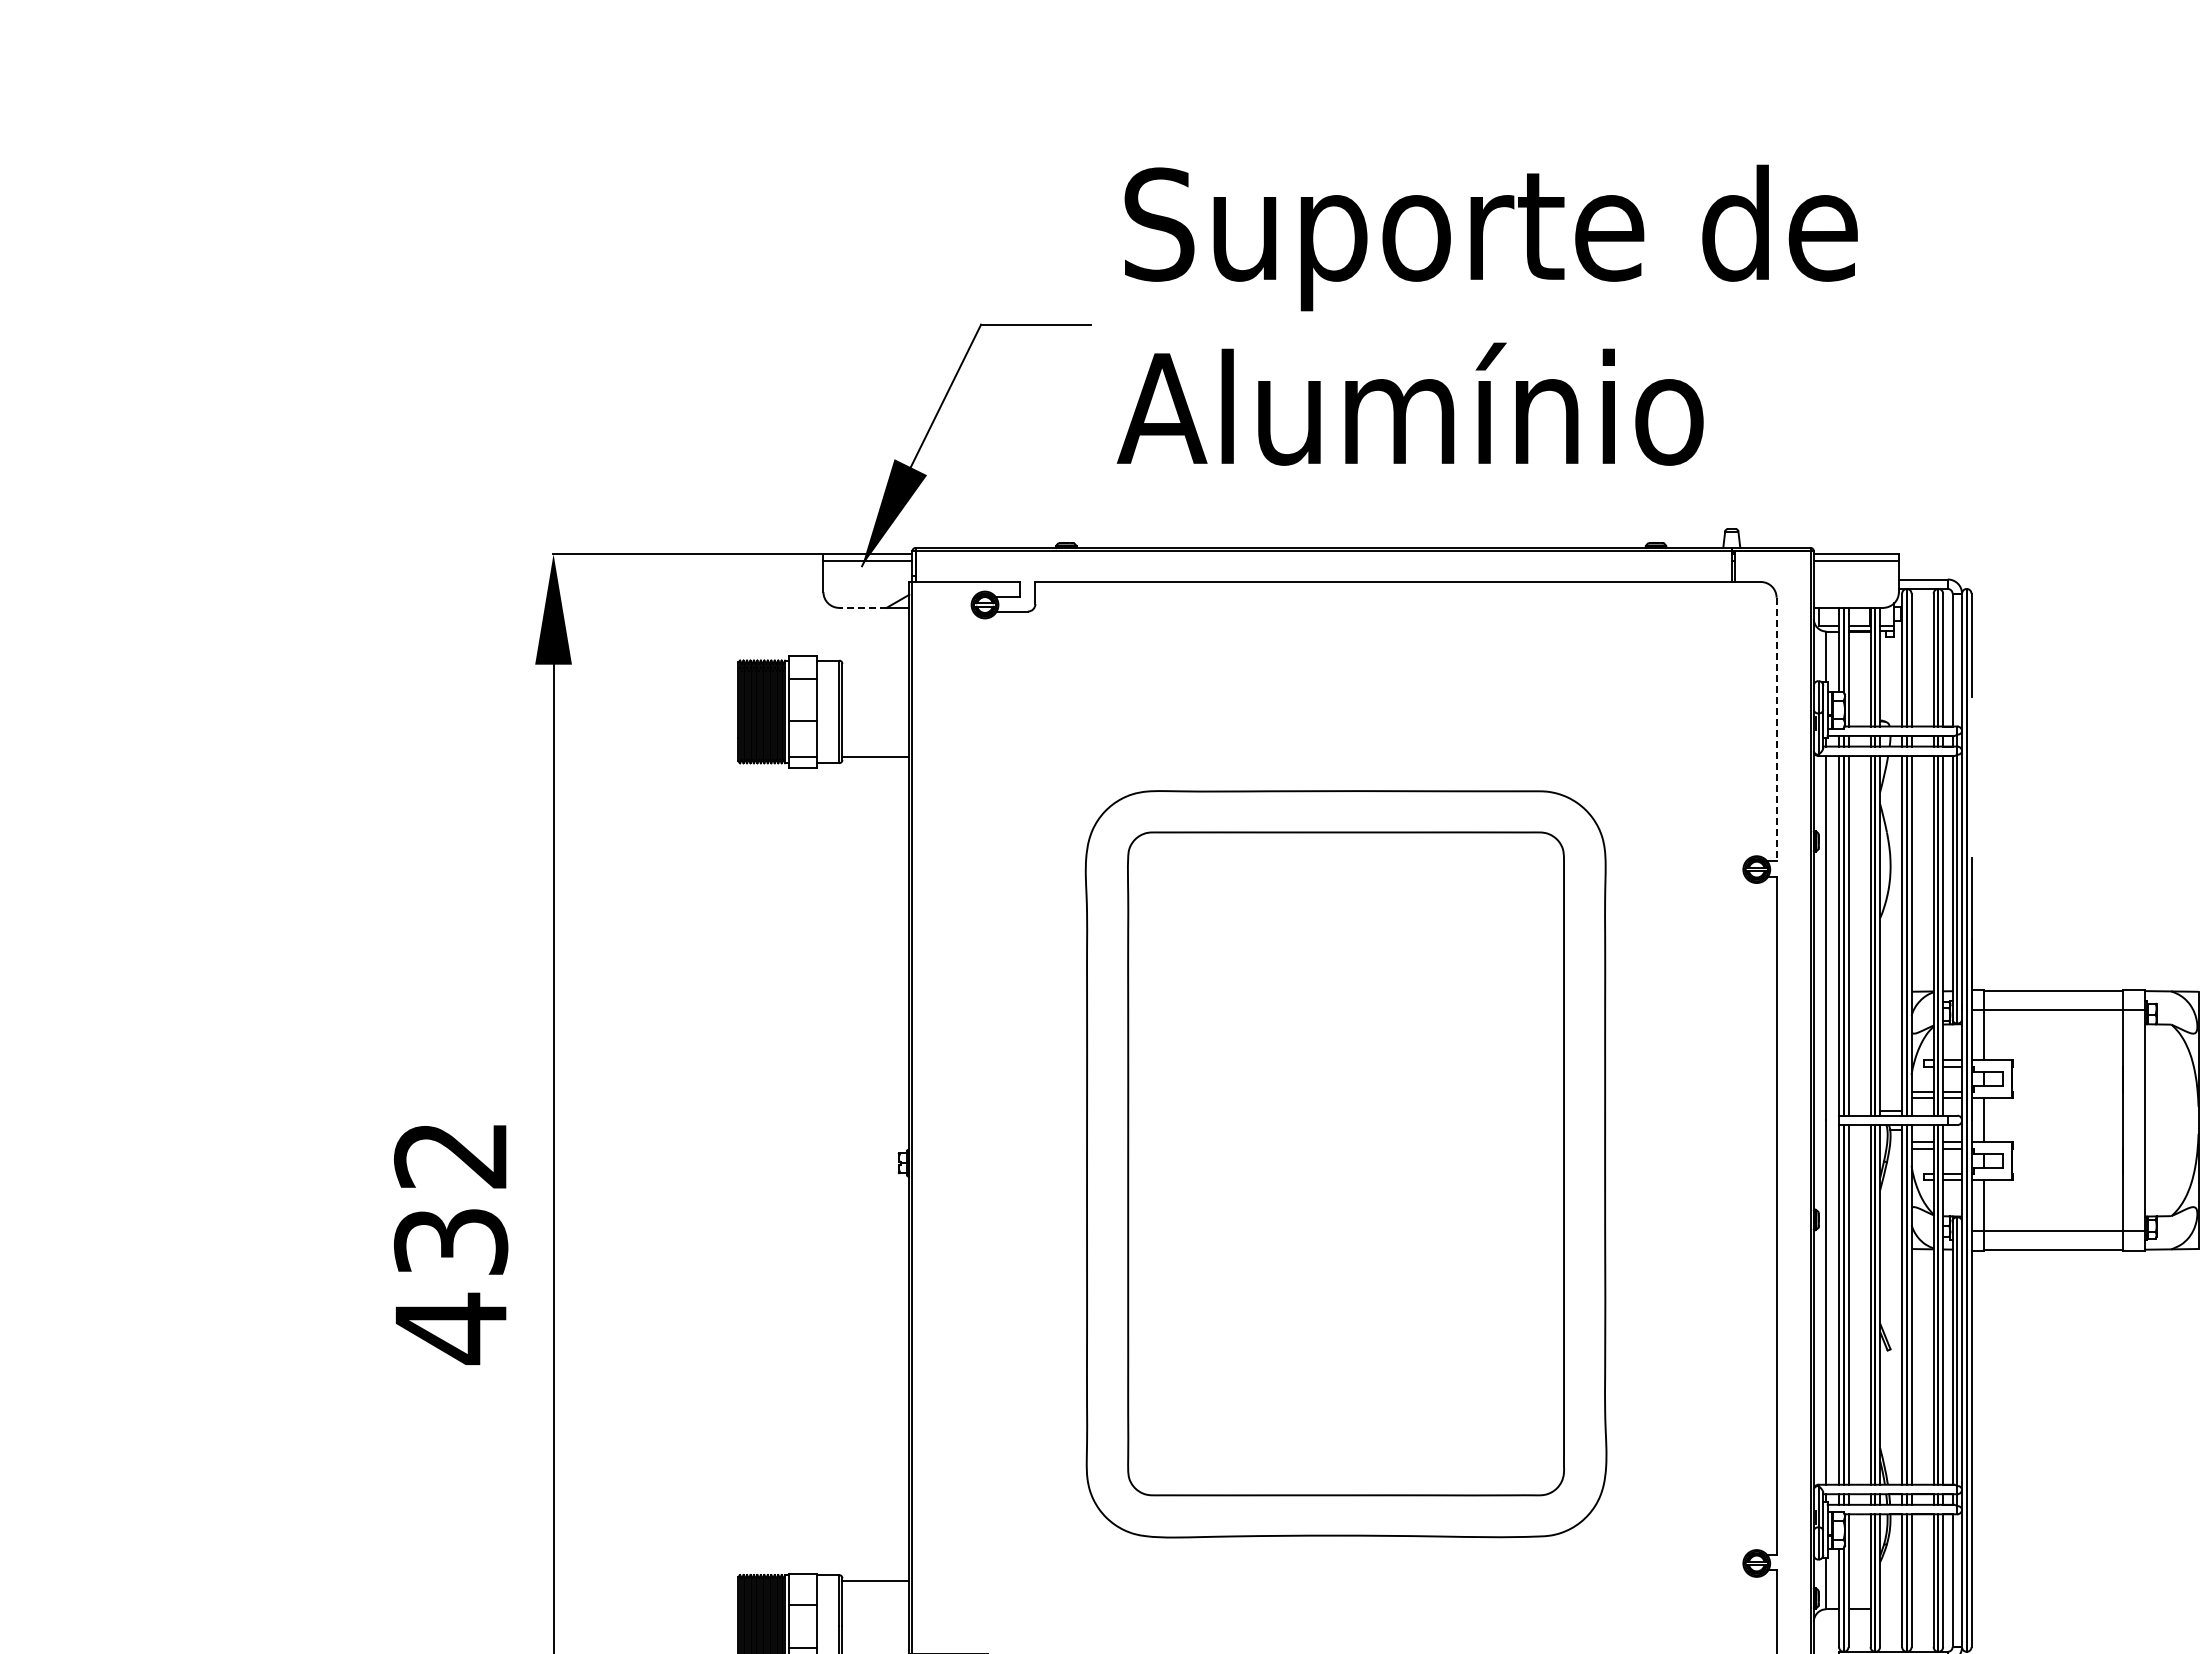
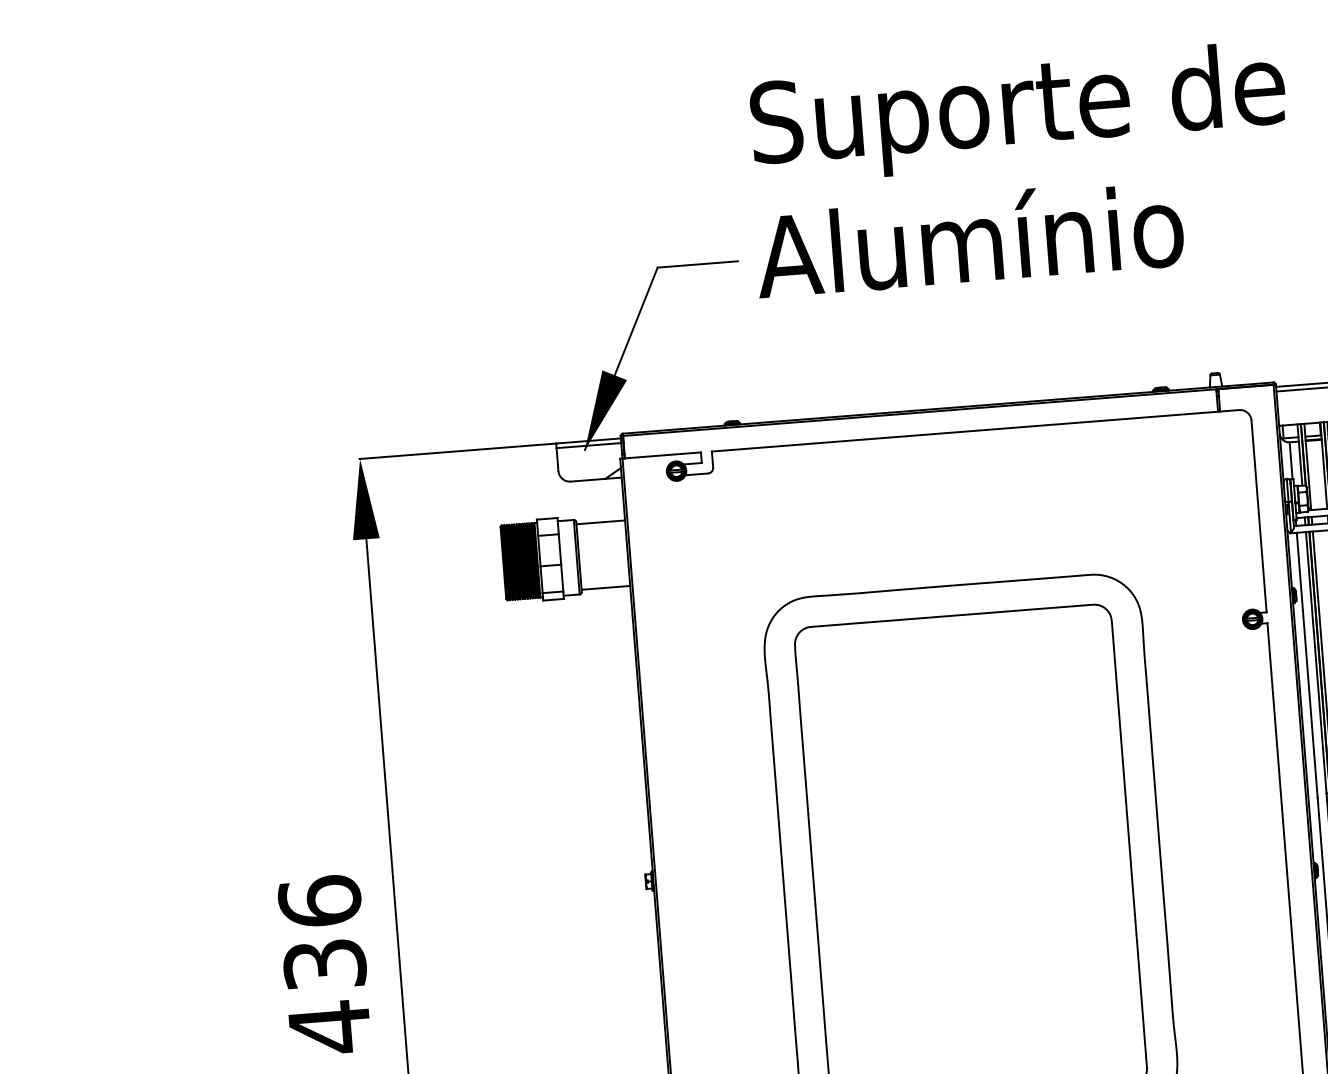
text: (1486, 314) -> (1019, 168), moved
line: (862, 607) -> (587, 479), dashed -> solid
line: (875, 666) -> (600, 522), added
line: (1776, 729) -> (1258, 516), dashed -> solid
text: (450, 1154) -> (319, 901), 432 -> 436

